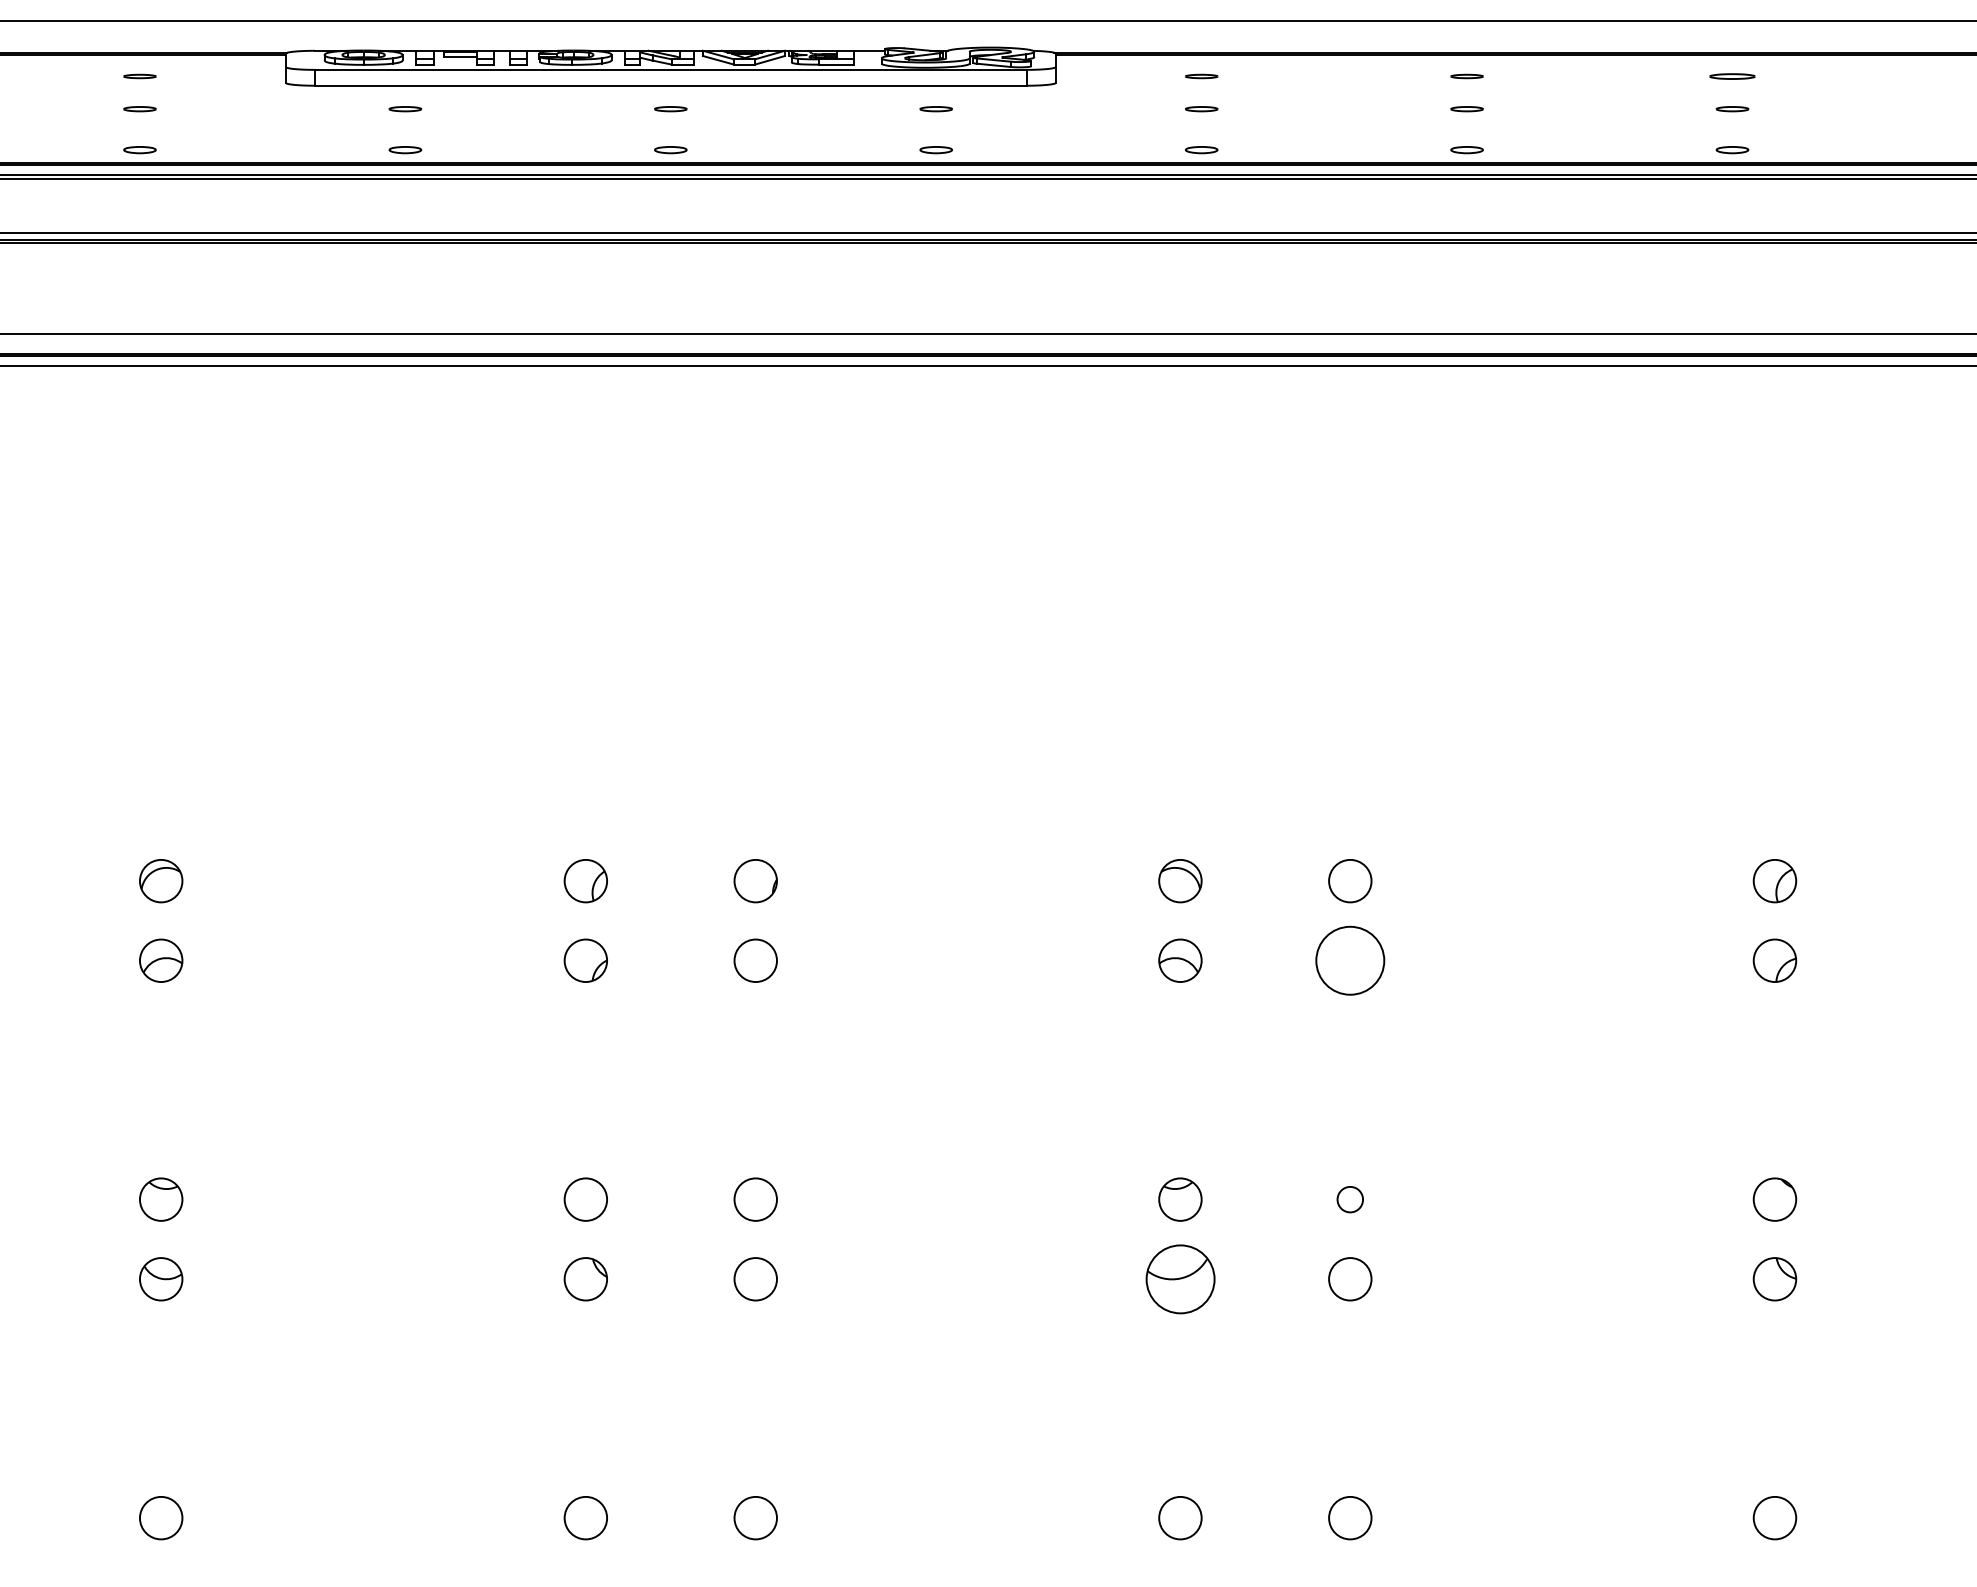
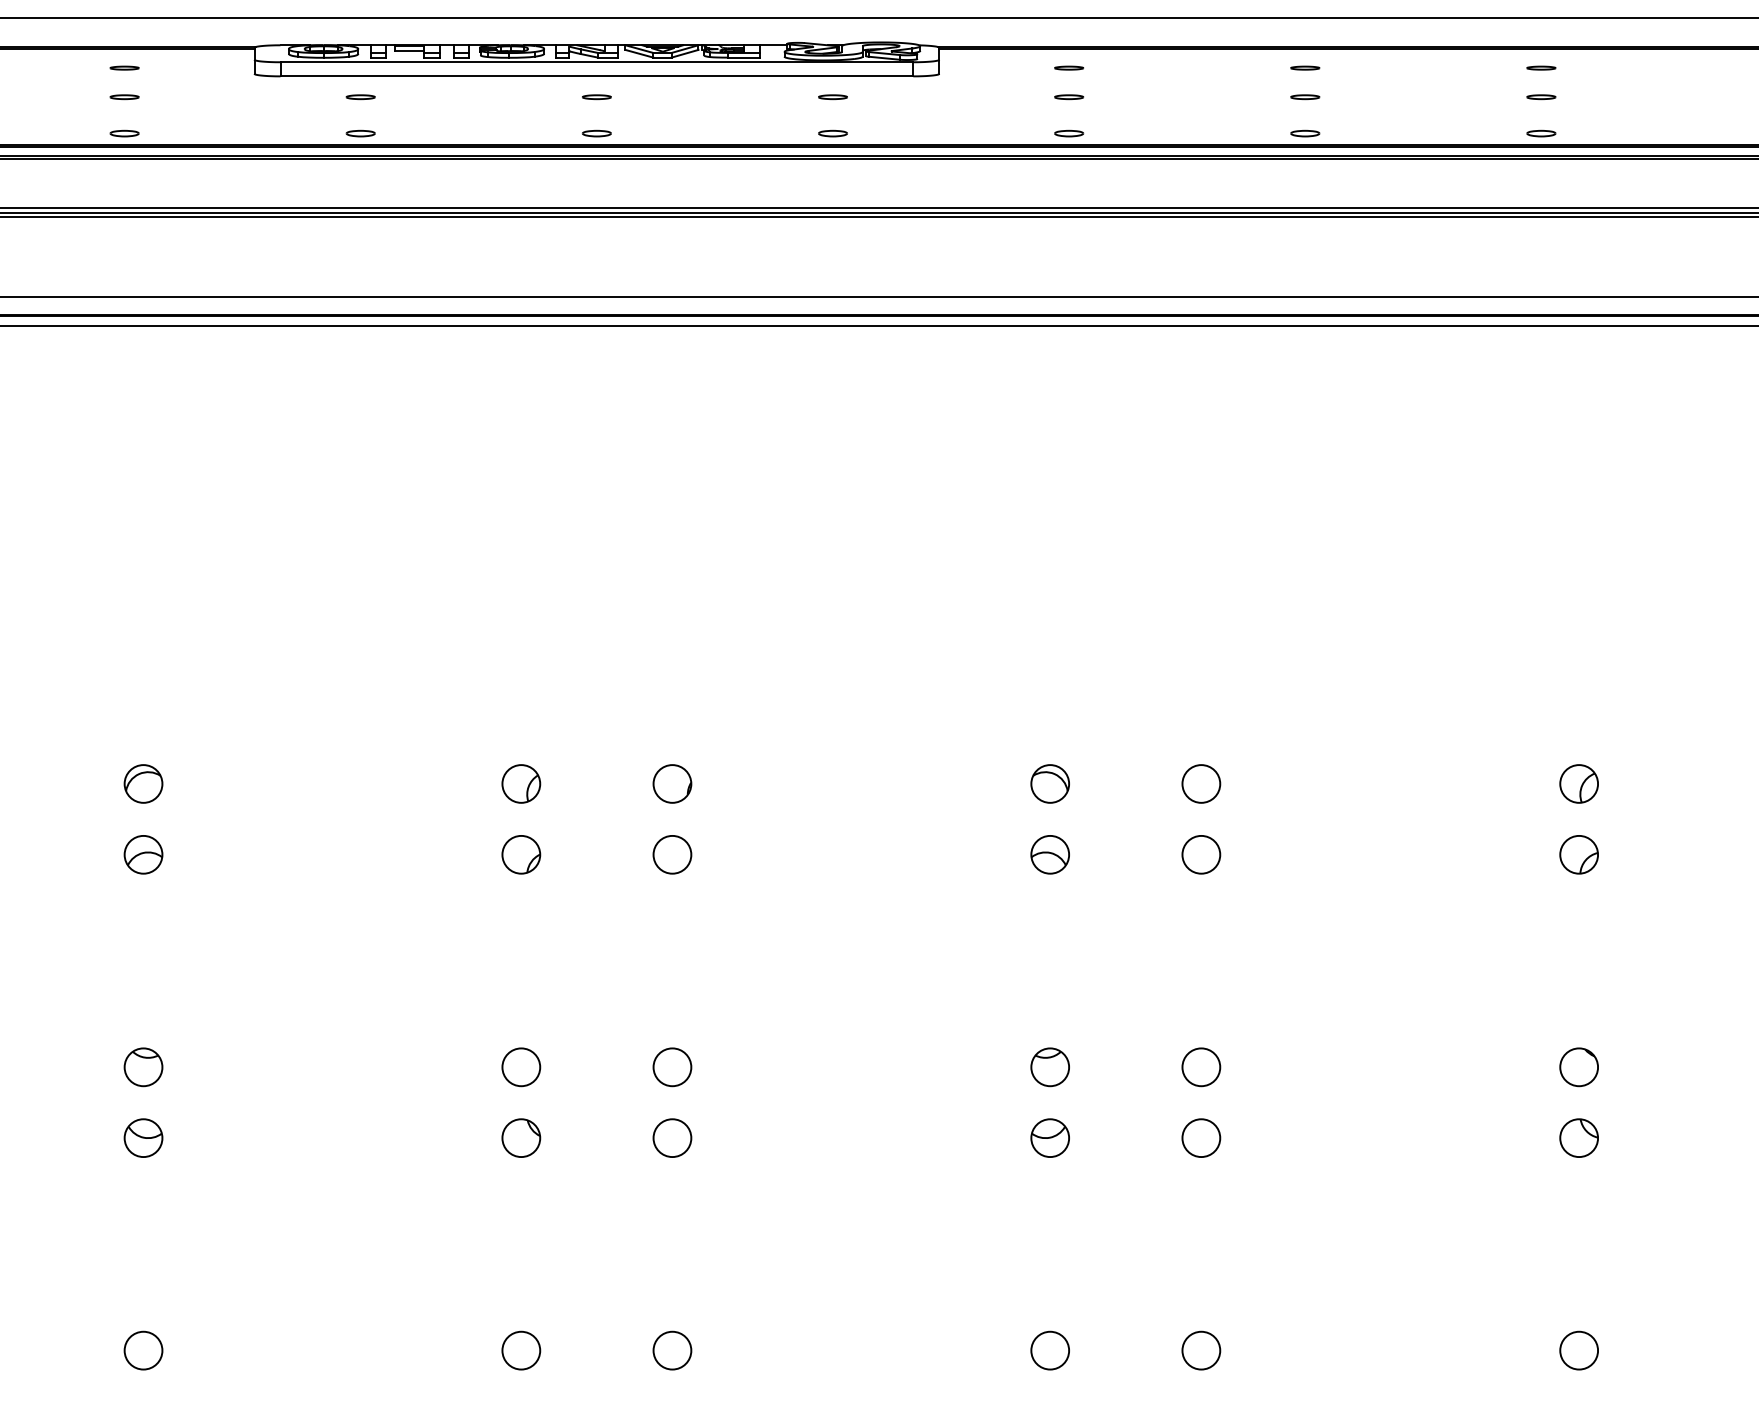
part: (1732, 75) -> (1541, 67), size x0.71
circle: (1350, 960) -> (1201, 854), size x0.62
circle: (1350, 1199) -> (1201, 1067), size x1.67
part: (1179, 1278) -> (1049, 1137), size x0.62

